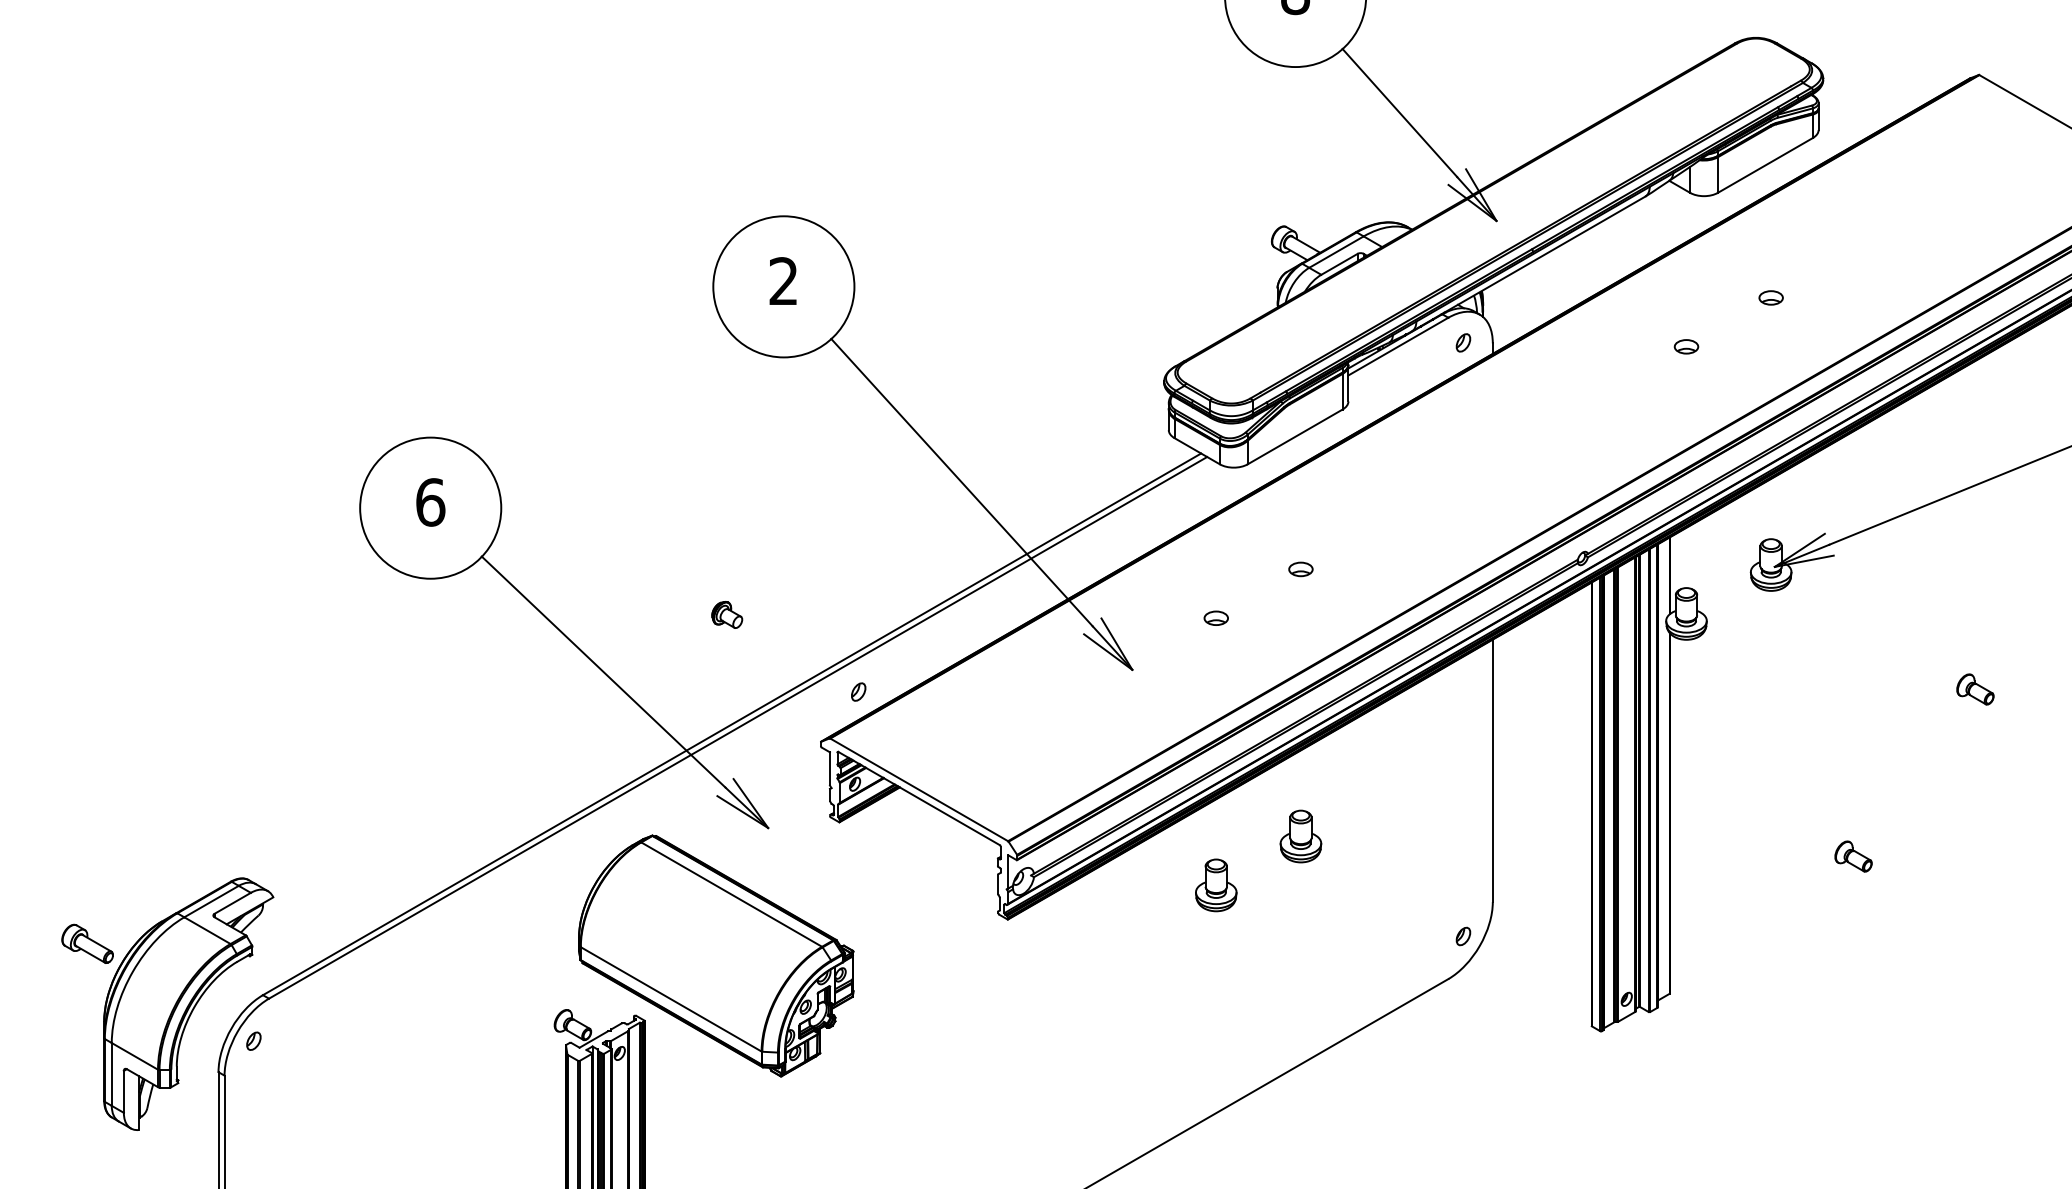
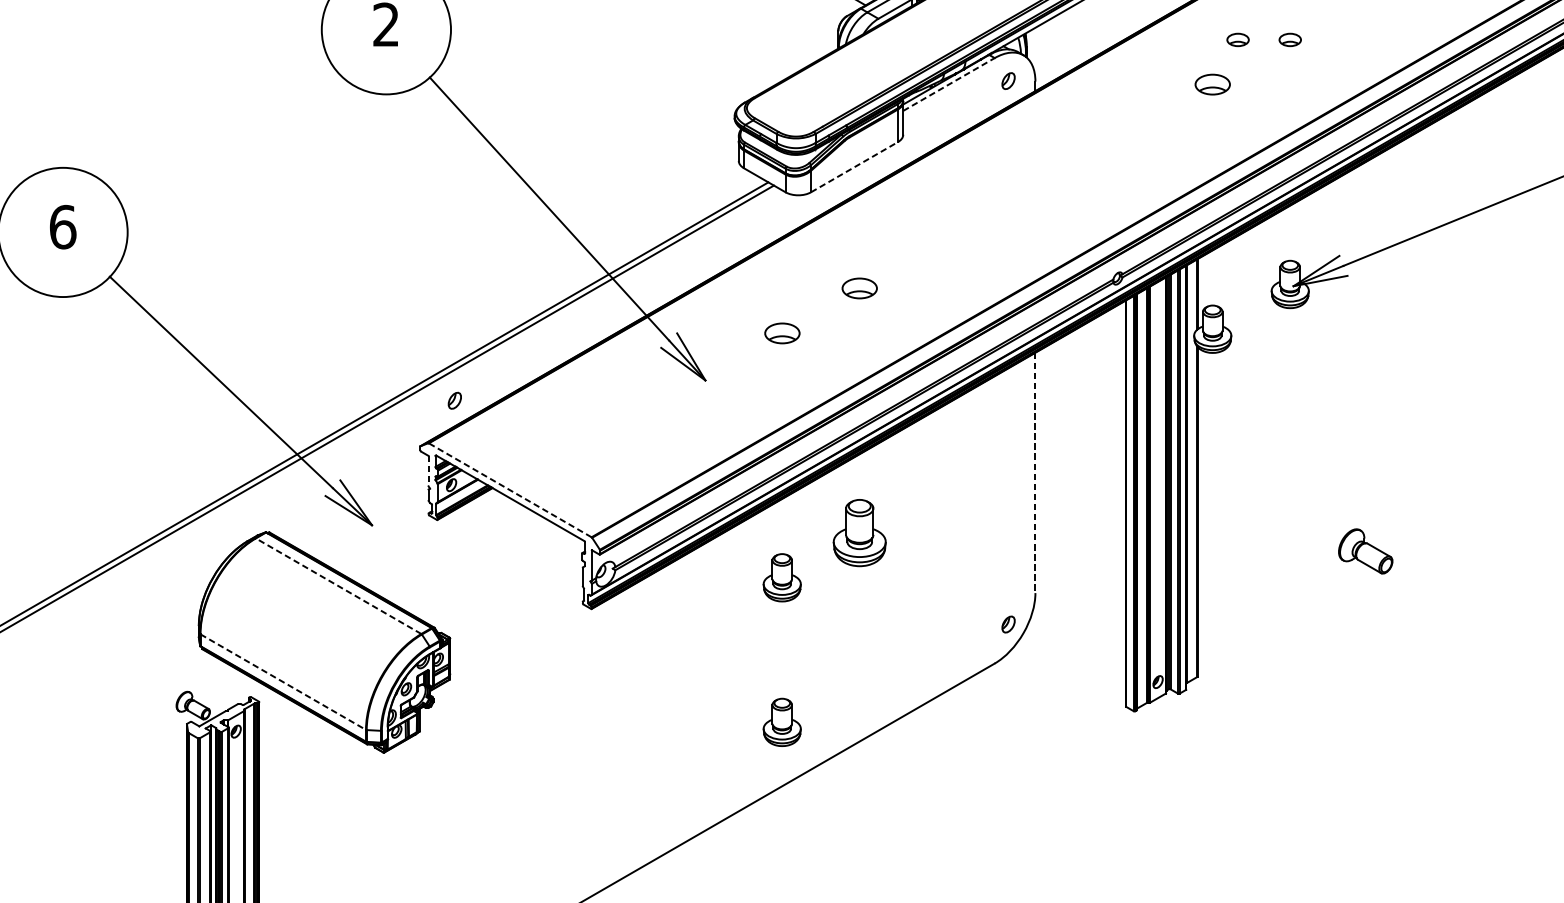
part: (1713, 297) -> (1237, 39), added
line: (1398, 346) -> (949, 84), solid -> dashed
part: (1686, 346) -> (1212, 84), size x1.6
line: (1295, 436) -> (854, 166), solid -> dashed
part: (1300, 569) -> (859, 288), size x1.6
part: (727, 614) -> (334, 329), removed
part: (1215, 617) -> (781, 332), size x1.6
part: (1975, 689) -> (1477, 398), removed
line: (829, 768) -> (428, 470), solid -> dashed
line: (1492, 771) -> (1035, 473), solid -> dashed
line: (919, 789) -> (510, 489), solid -> dashed
part: (1300, 836) -> (859, 533), size x1.4
part: (1853, 856) -> (1365, 551), size x1.6
line: (731, 894) -> (338, 586), solid -> dashed
line: (671, 999) -> (283, 682), solid -> dashed
part: (1216, 1043) -> (782, 722), added

